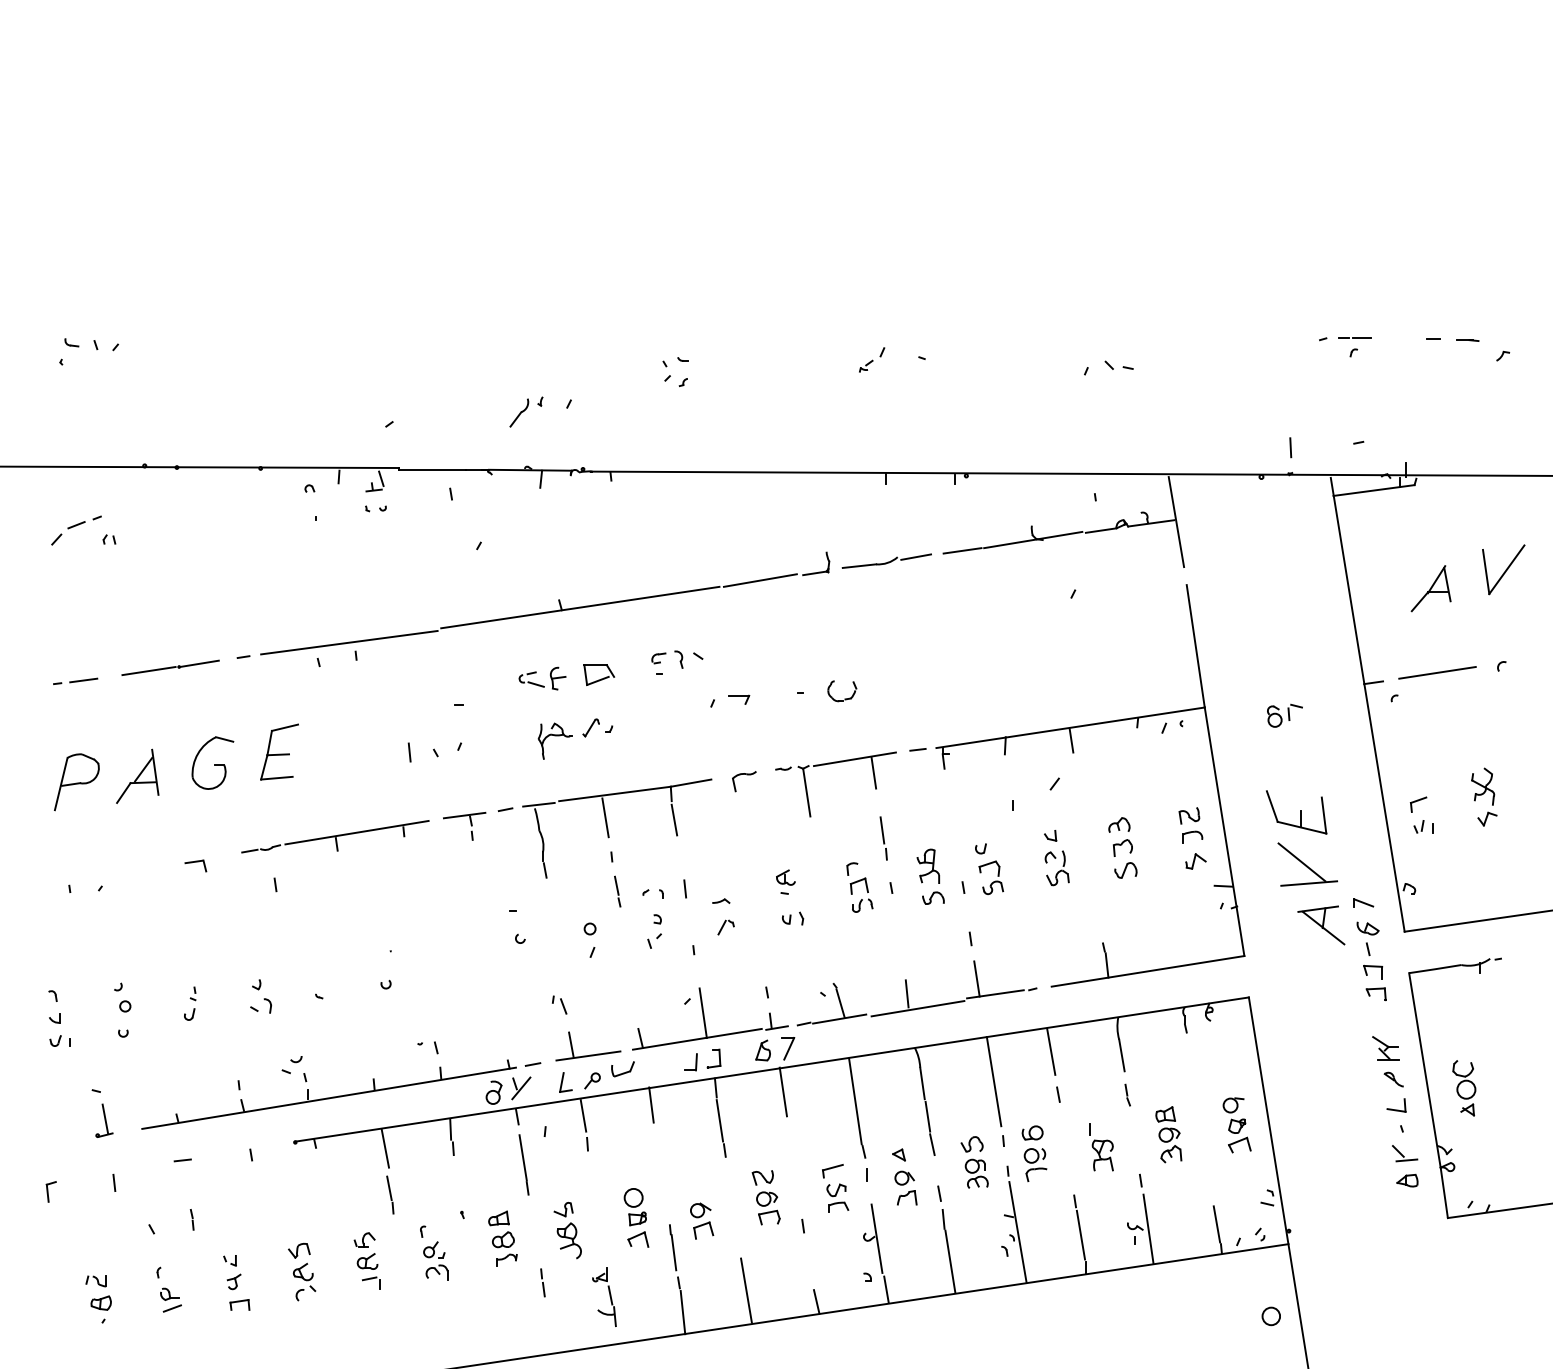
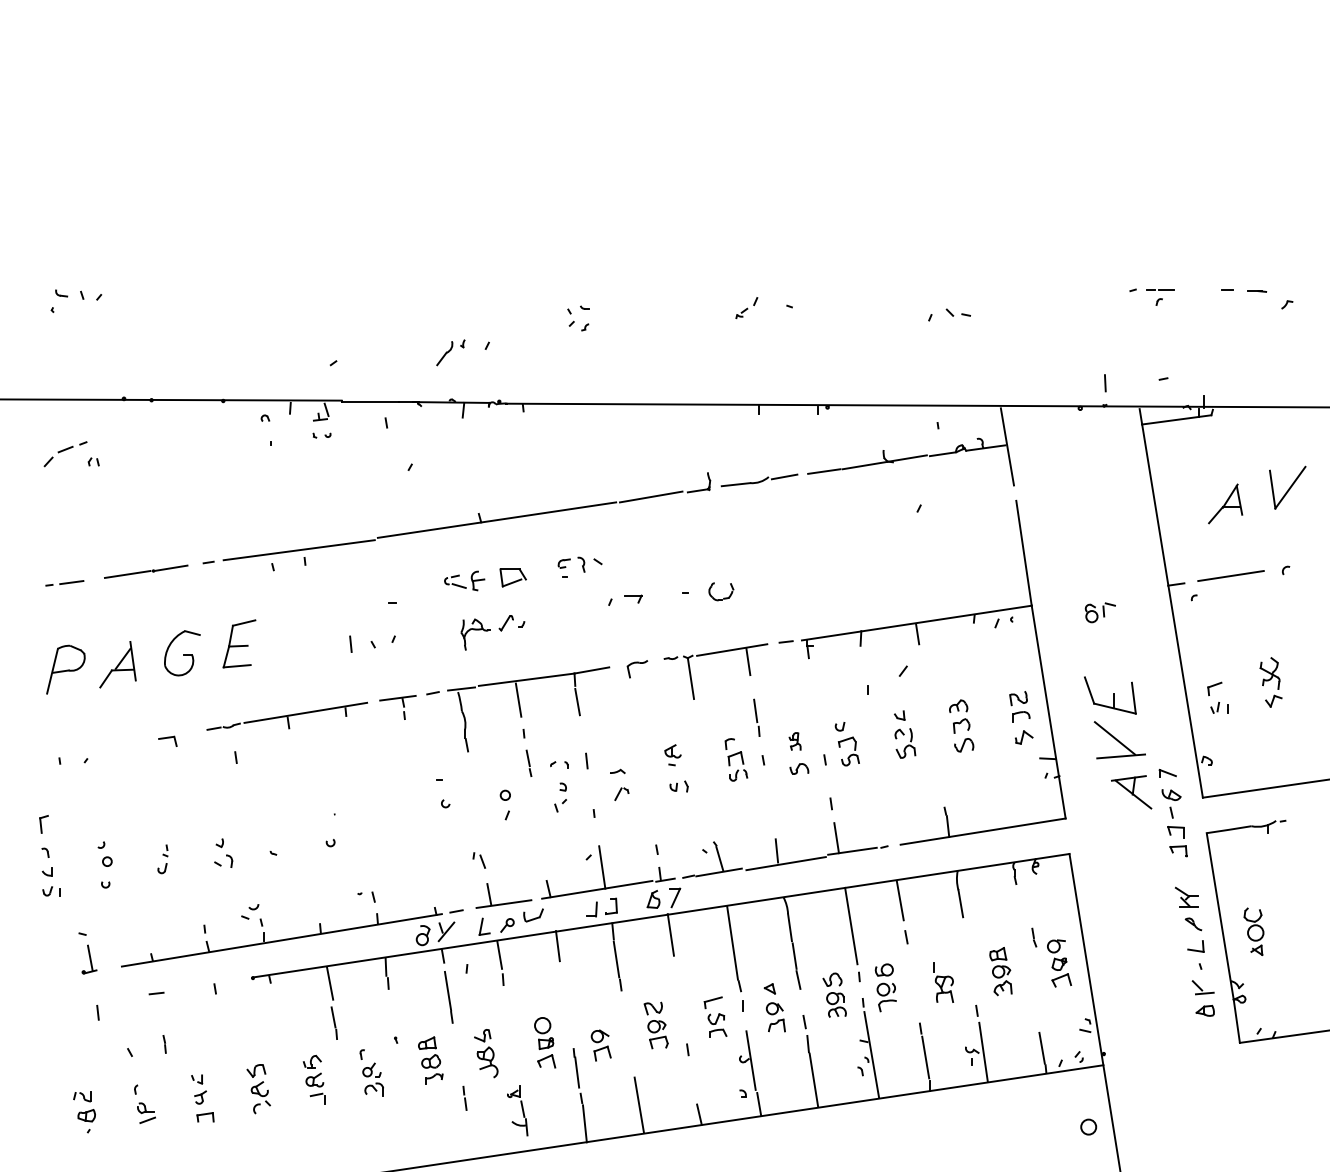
part: (928, 865) -> (795, 740), size x0.6
line: (1127, 1094) -> (1034, 937), moved
part: (50, 1191) -> (43, 824), moved

